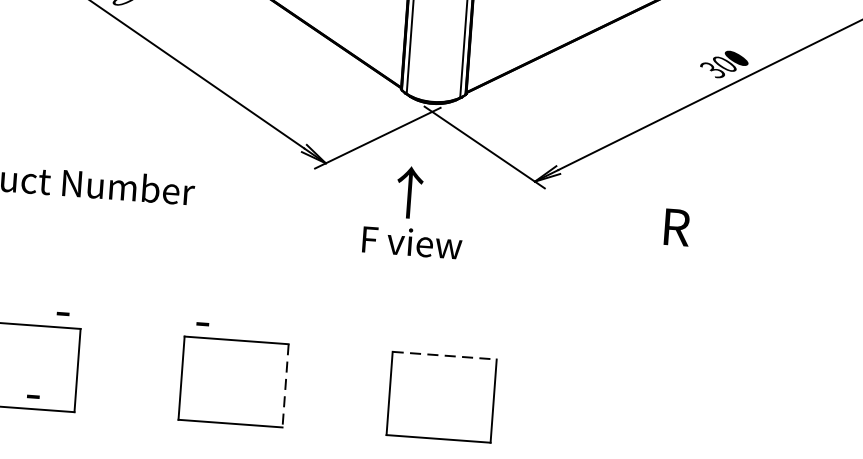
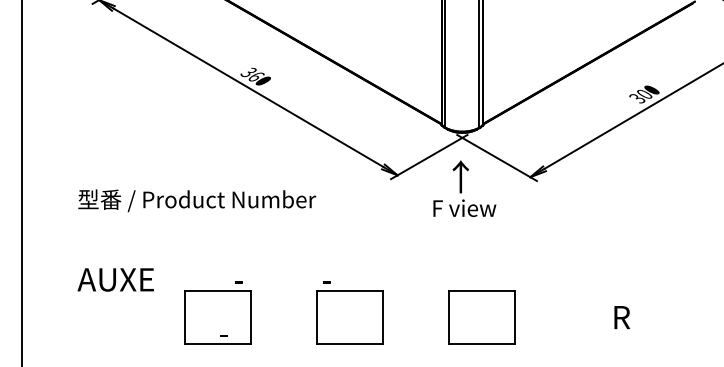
text: (414, 211) -> (464, 188), moved
text: (675, 227) -> (621, 317), moved
line: (444, 356) -> (481, 291), dashed -> solid
line: (285, 387) -> (382, 318), dashed -> solid

